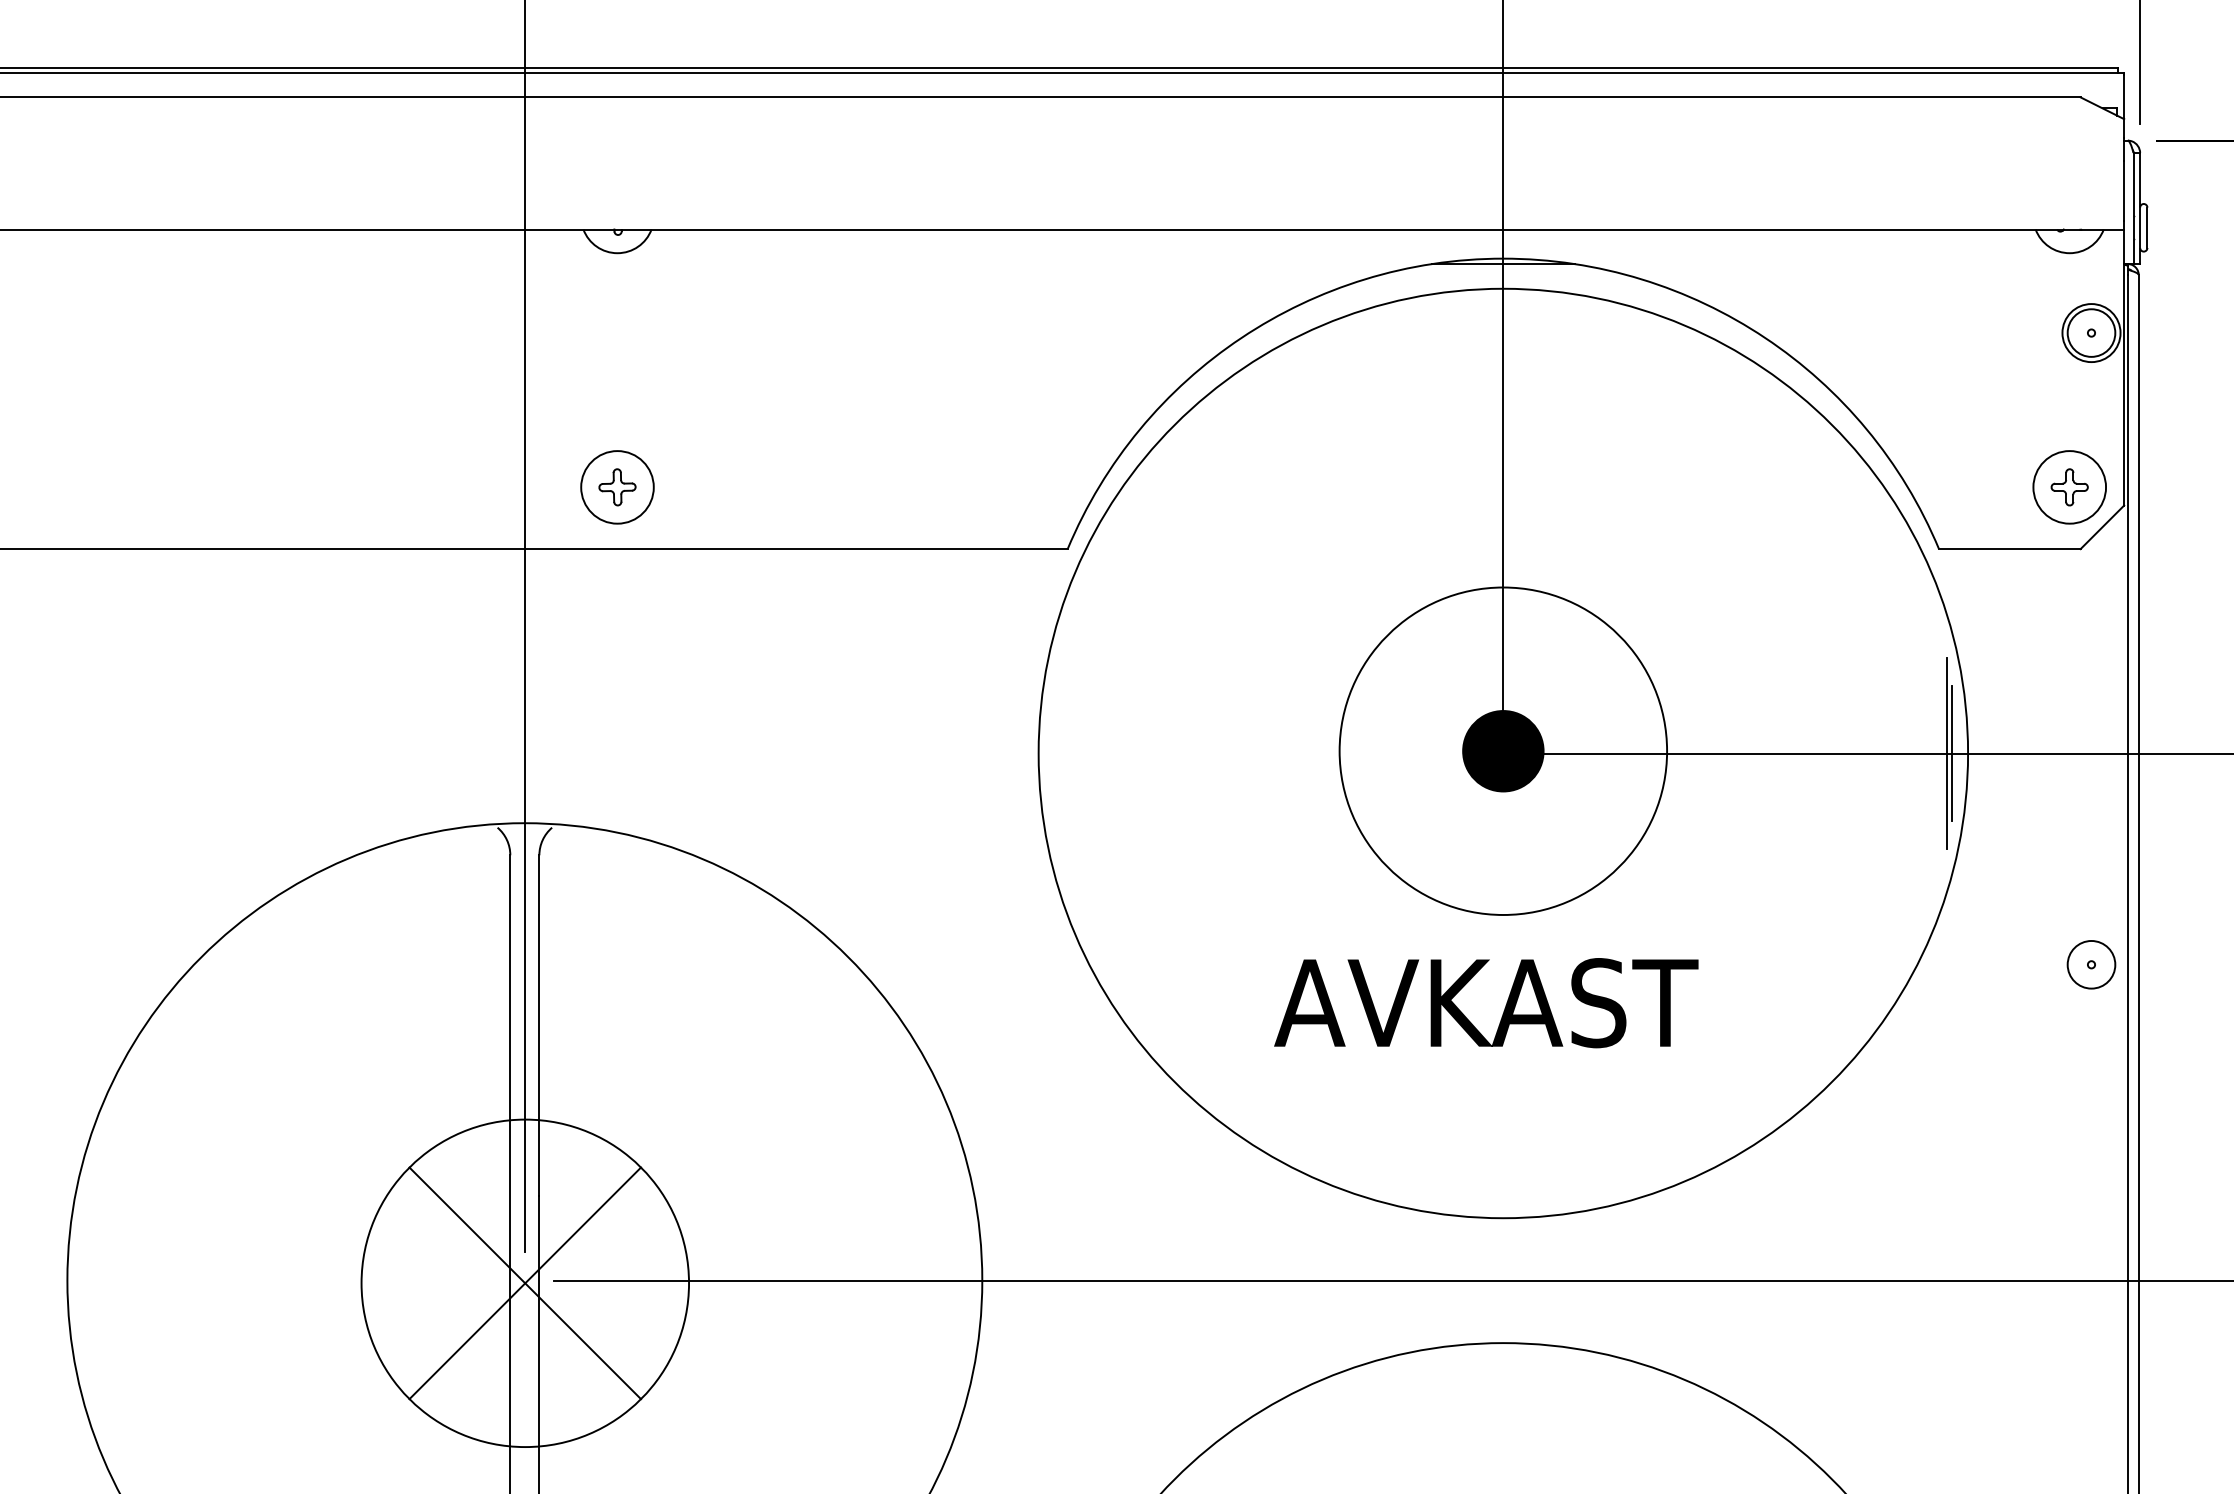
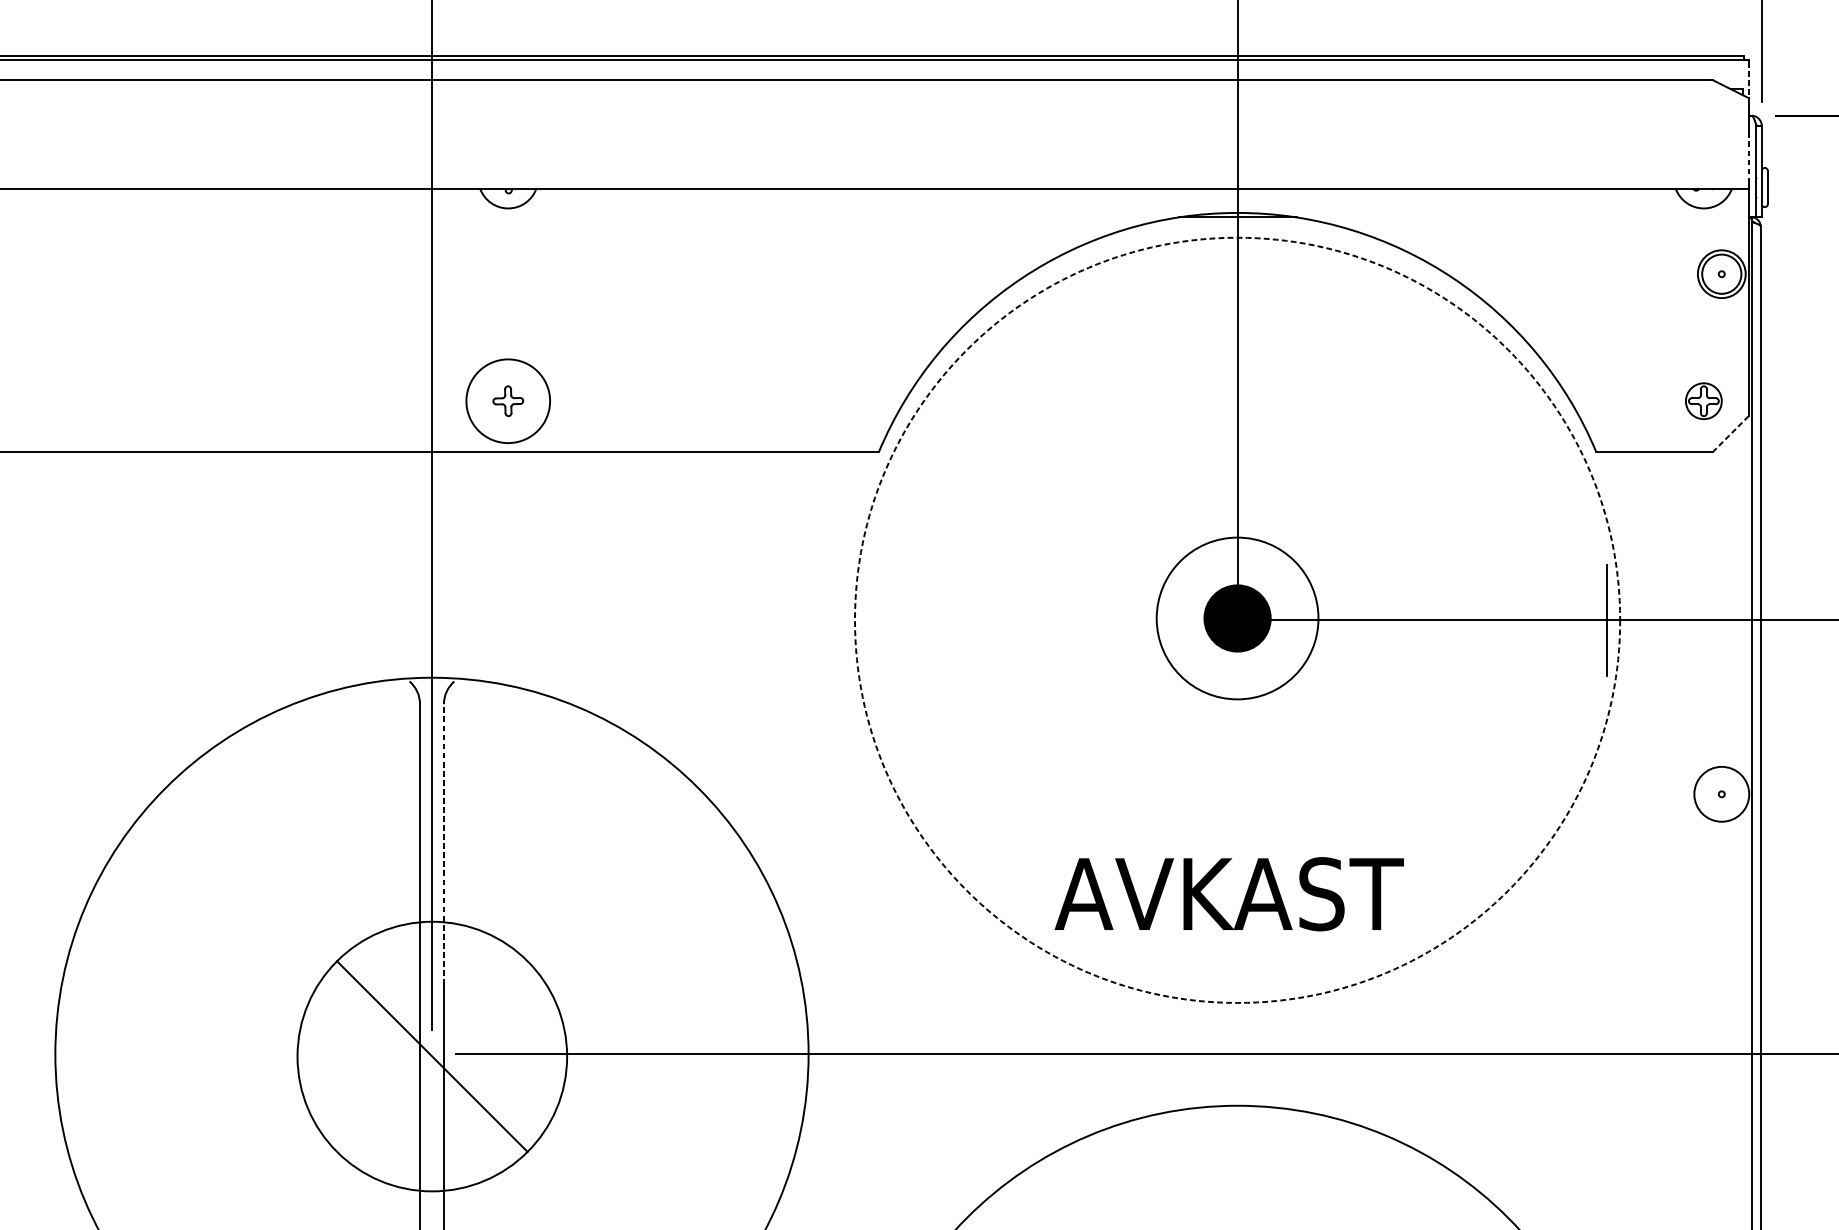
line: (2124, 97) -> (1748, 80), solid -> dashed
line: (2124, 191) -> (1748, 157), solid -> dashed
circle: (617, 487) -> (508, 401), size x1.4
circle: (2069, 487) -> (1703, 401), size x0.6
line: (2102, 527) -> (1730, 434), solid -> dashed
circle: (1503, 750) -> (1237, 617), size x0.6
line: (1947, 752) -> (1603, 619), removed
circle: (1503, 753) -> (1237, 620), solid -> dashed
circle: (2091, 964) -> (1721, 794), size x1.4
text: (1486, 1003) -> (1229, 894), moved
line: (539, 1025) -> (444, 844), solid -> dashed
line: (525, 1283) -> (432, 1056), removed

